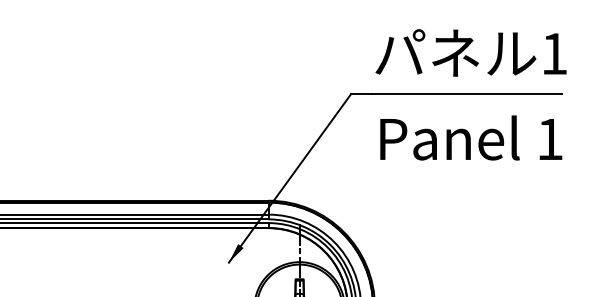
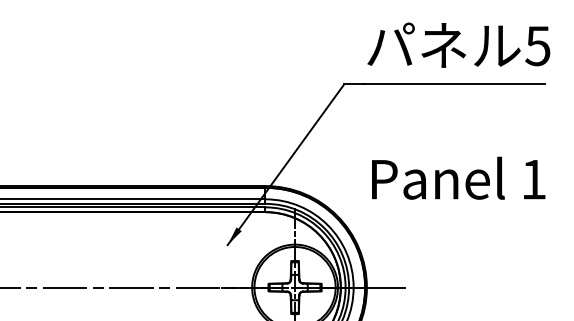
text: (553, 54) -> (537, 46), 1 -> 5
text: (471, 137) -> (458, 177), moved

